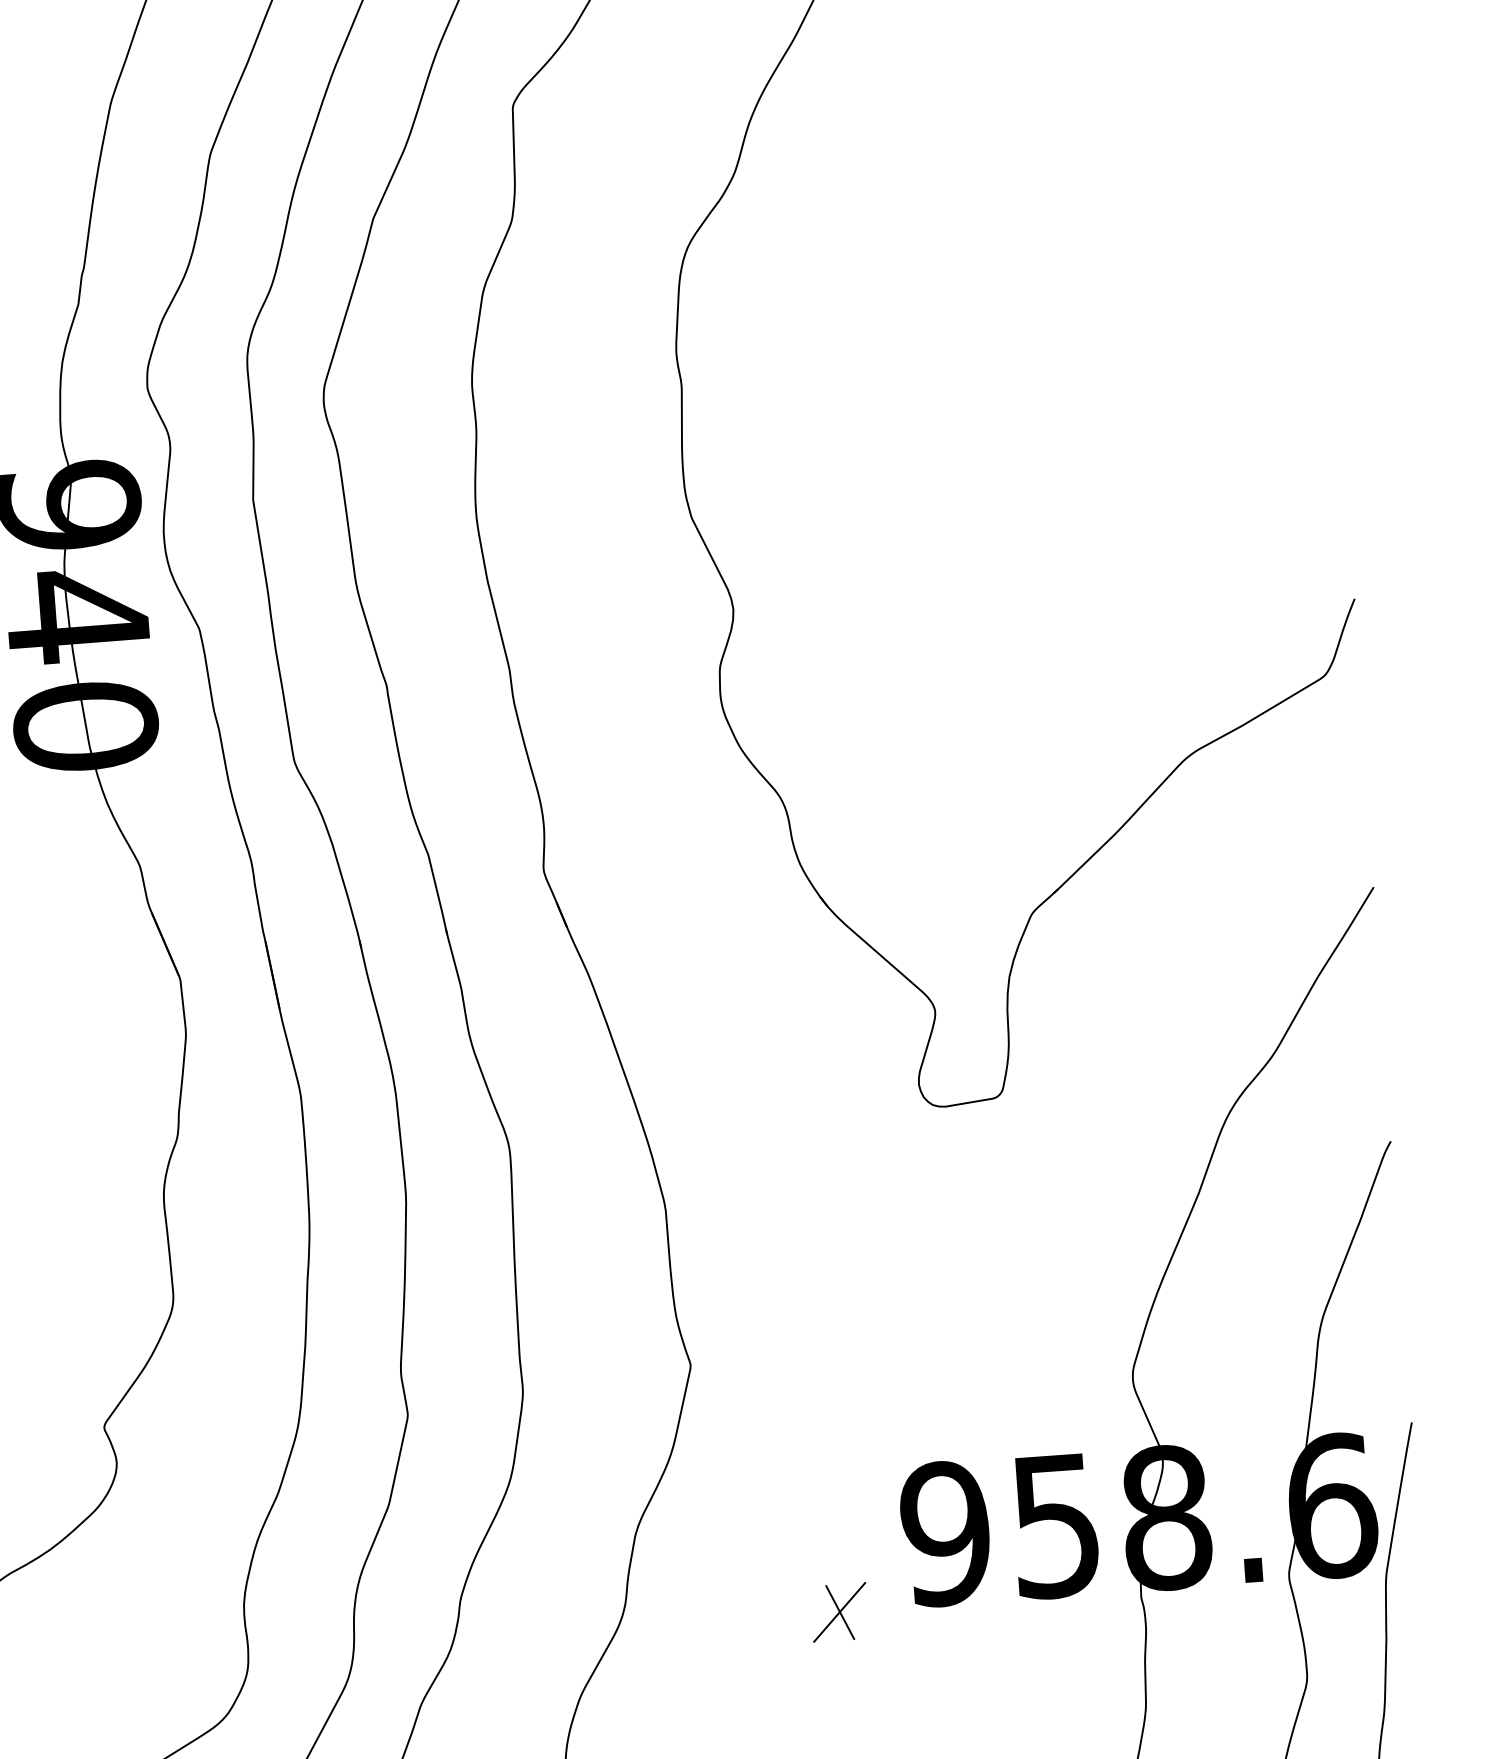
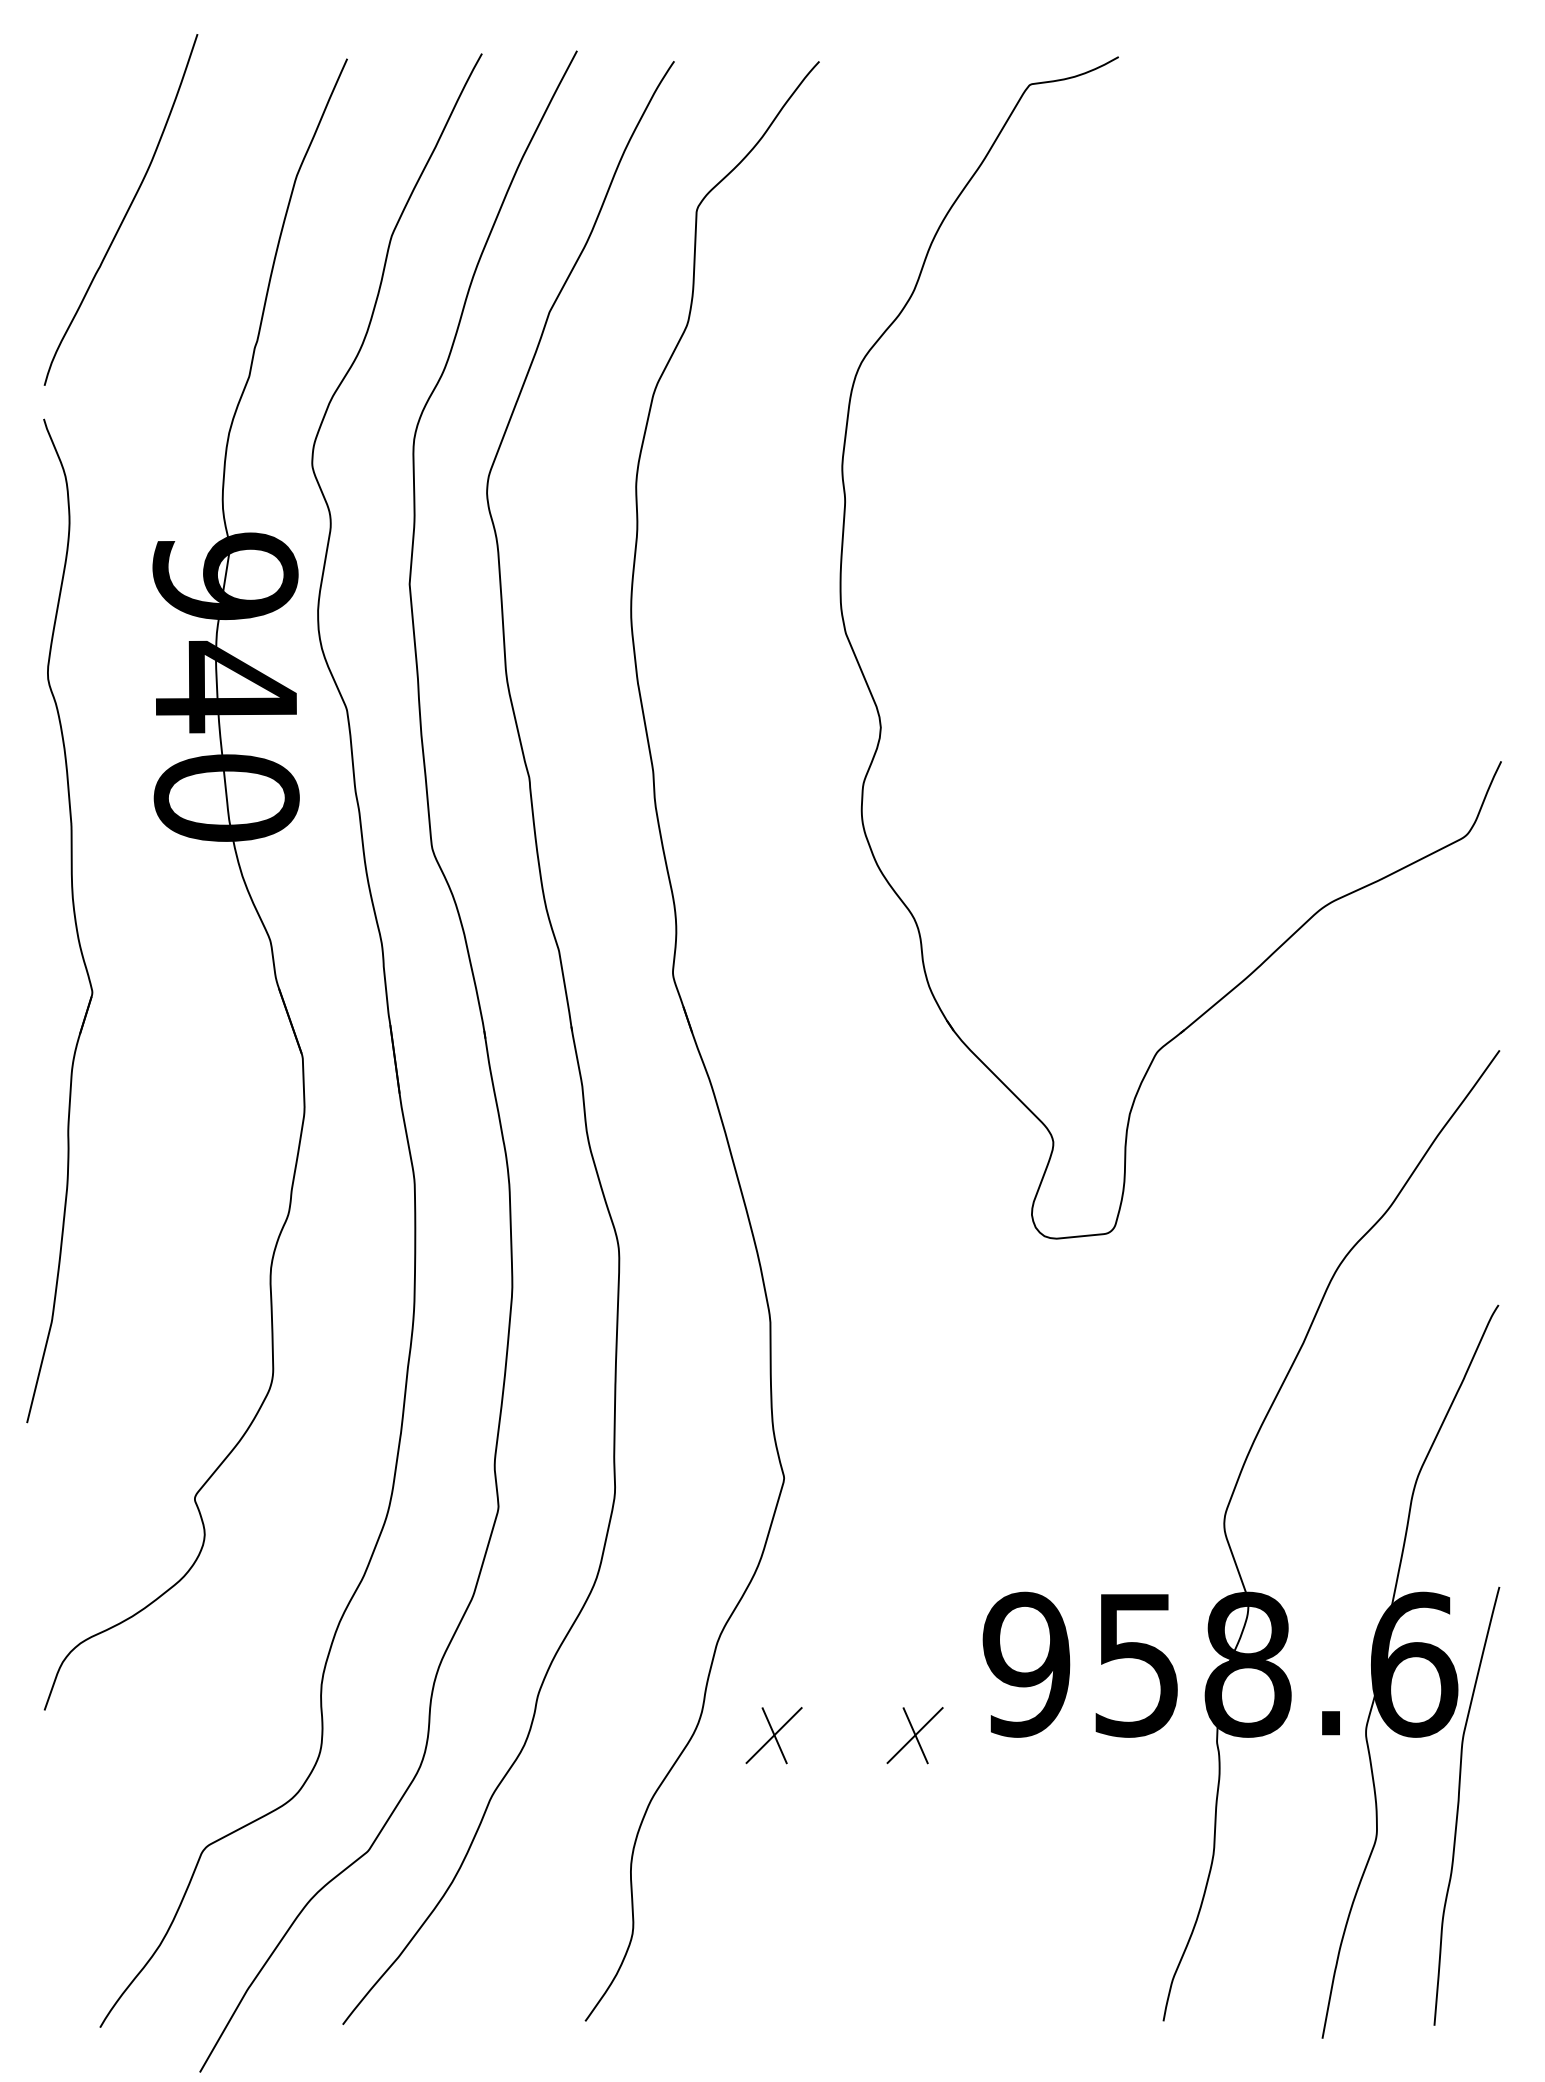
part: (698, 1622) -> (773, 1735), added

